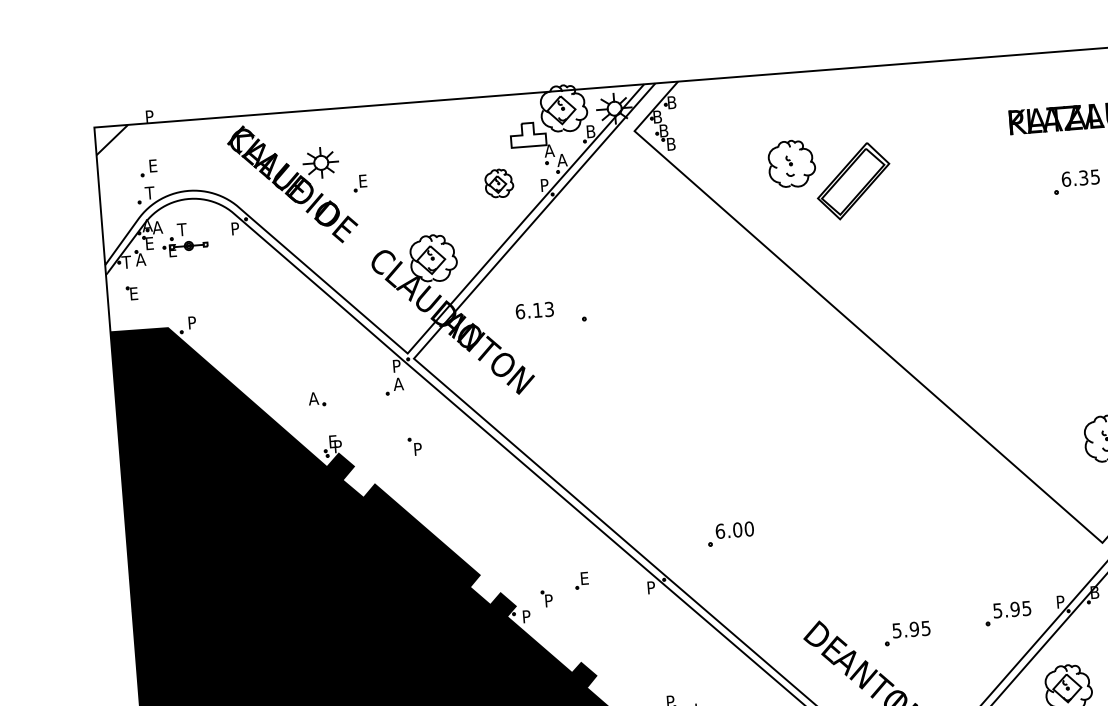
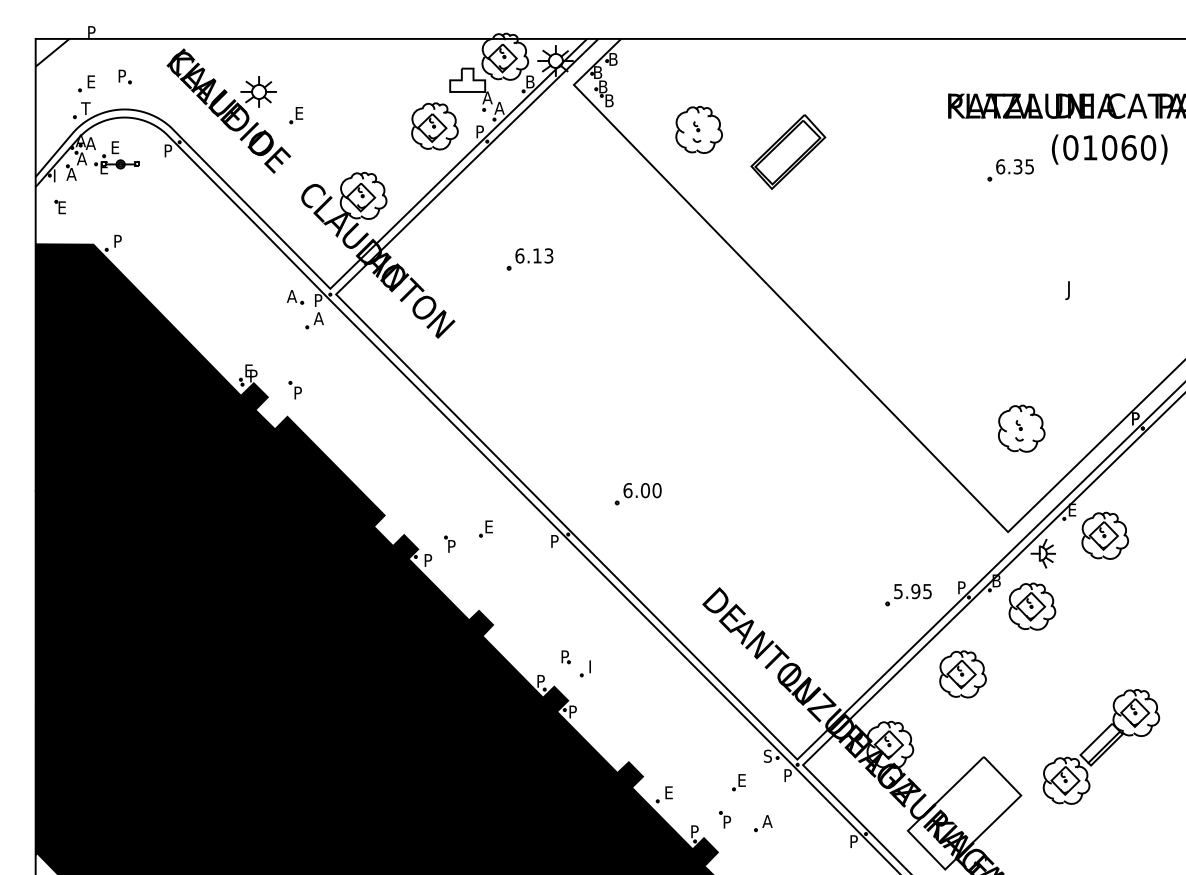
part: (185, 158) -> (124, 76), added
part: (791, 163) -> (698, 129), moved
part: (498, 183) -> (434, 126), size x1.67
text: (181, 229) -> (114, 147), T -> E
text: (149, 243) -> (81, 158), E -> A
text: (125, 262) -> (56, 175), T -> I
text: (534, 310) -> (534, 255), moved
part: (317, 399) -> (295, 297), moved
part: (414, 447) -> (294, 390), moved
part: (907, 632) -> (806, 606), removed

